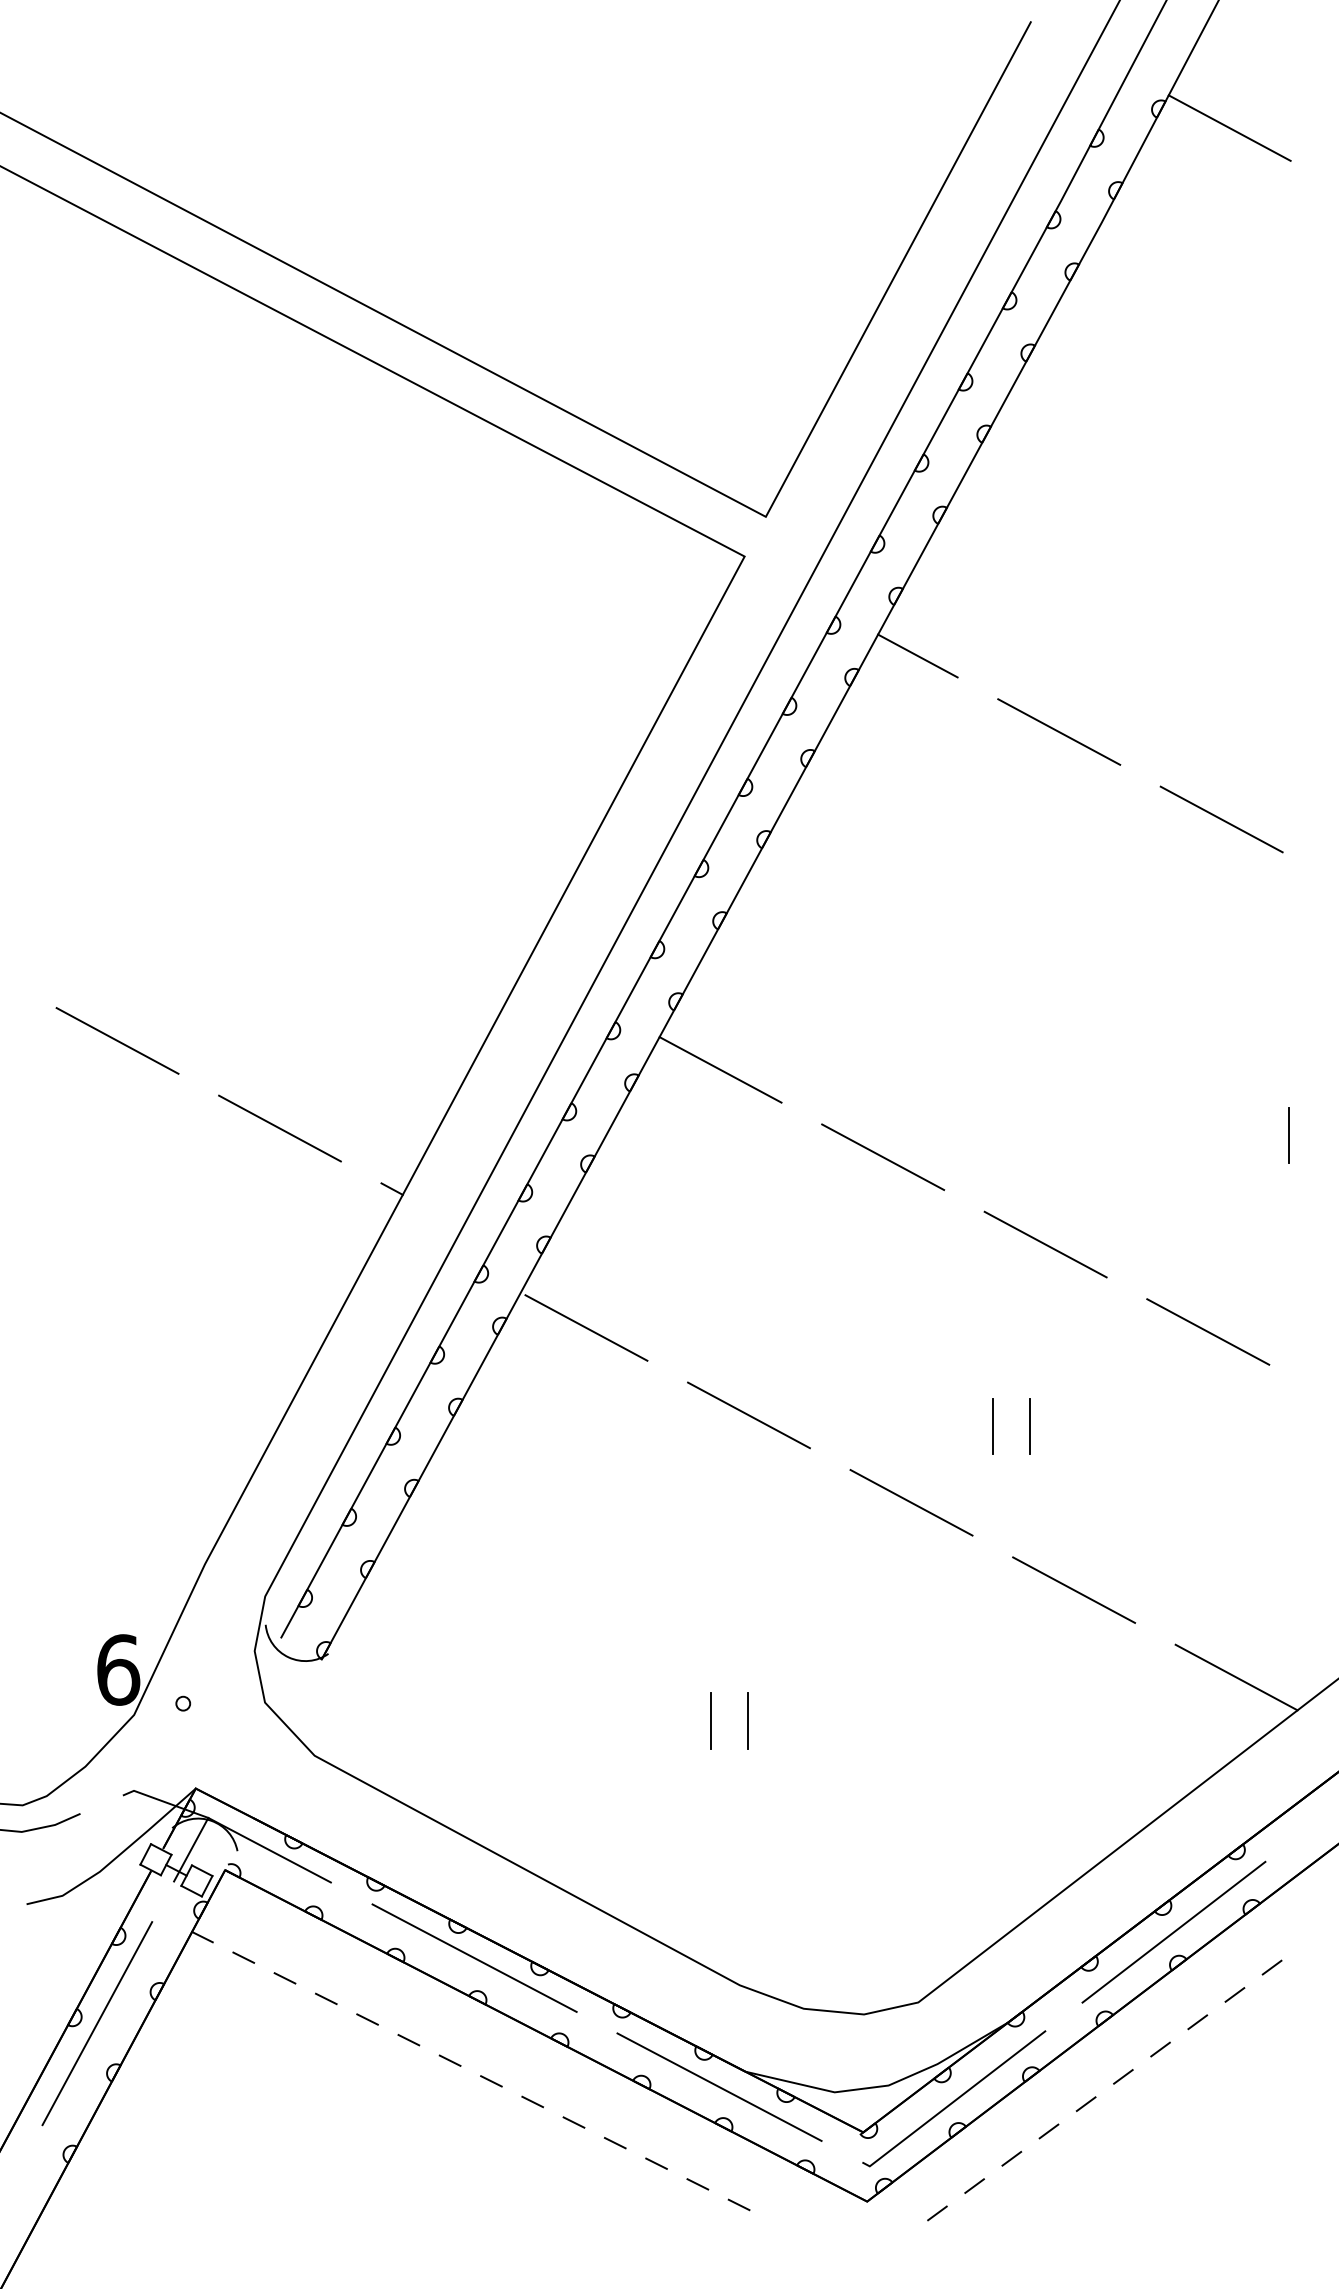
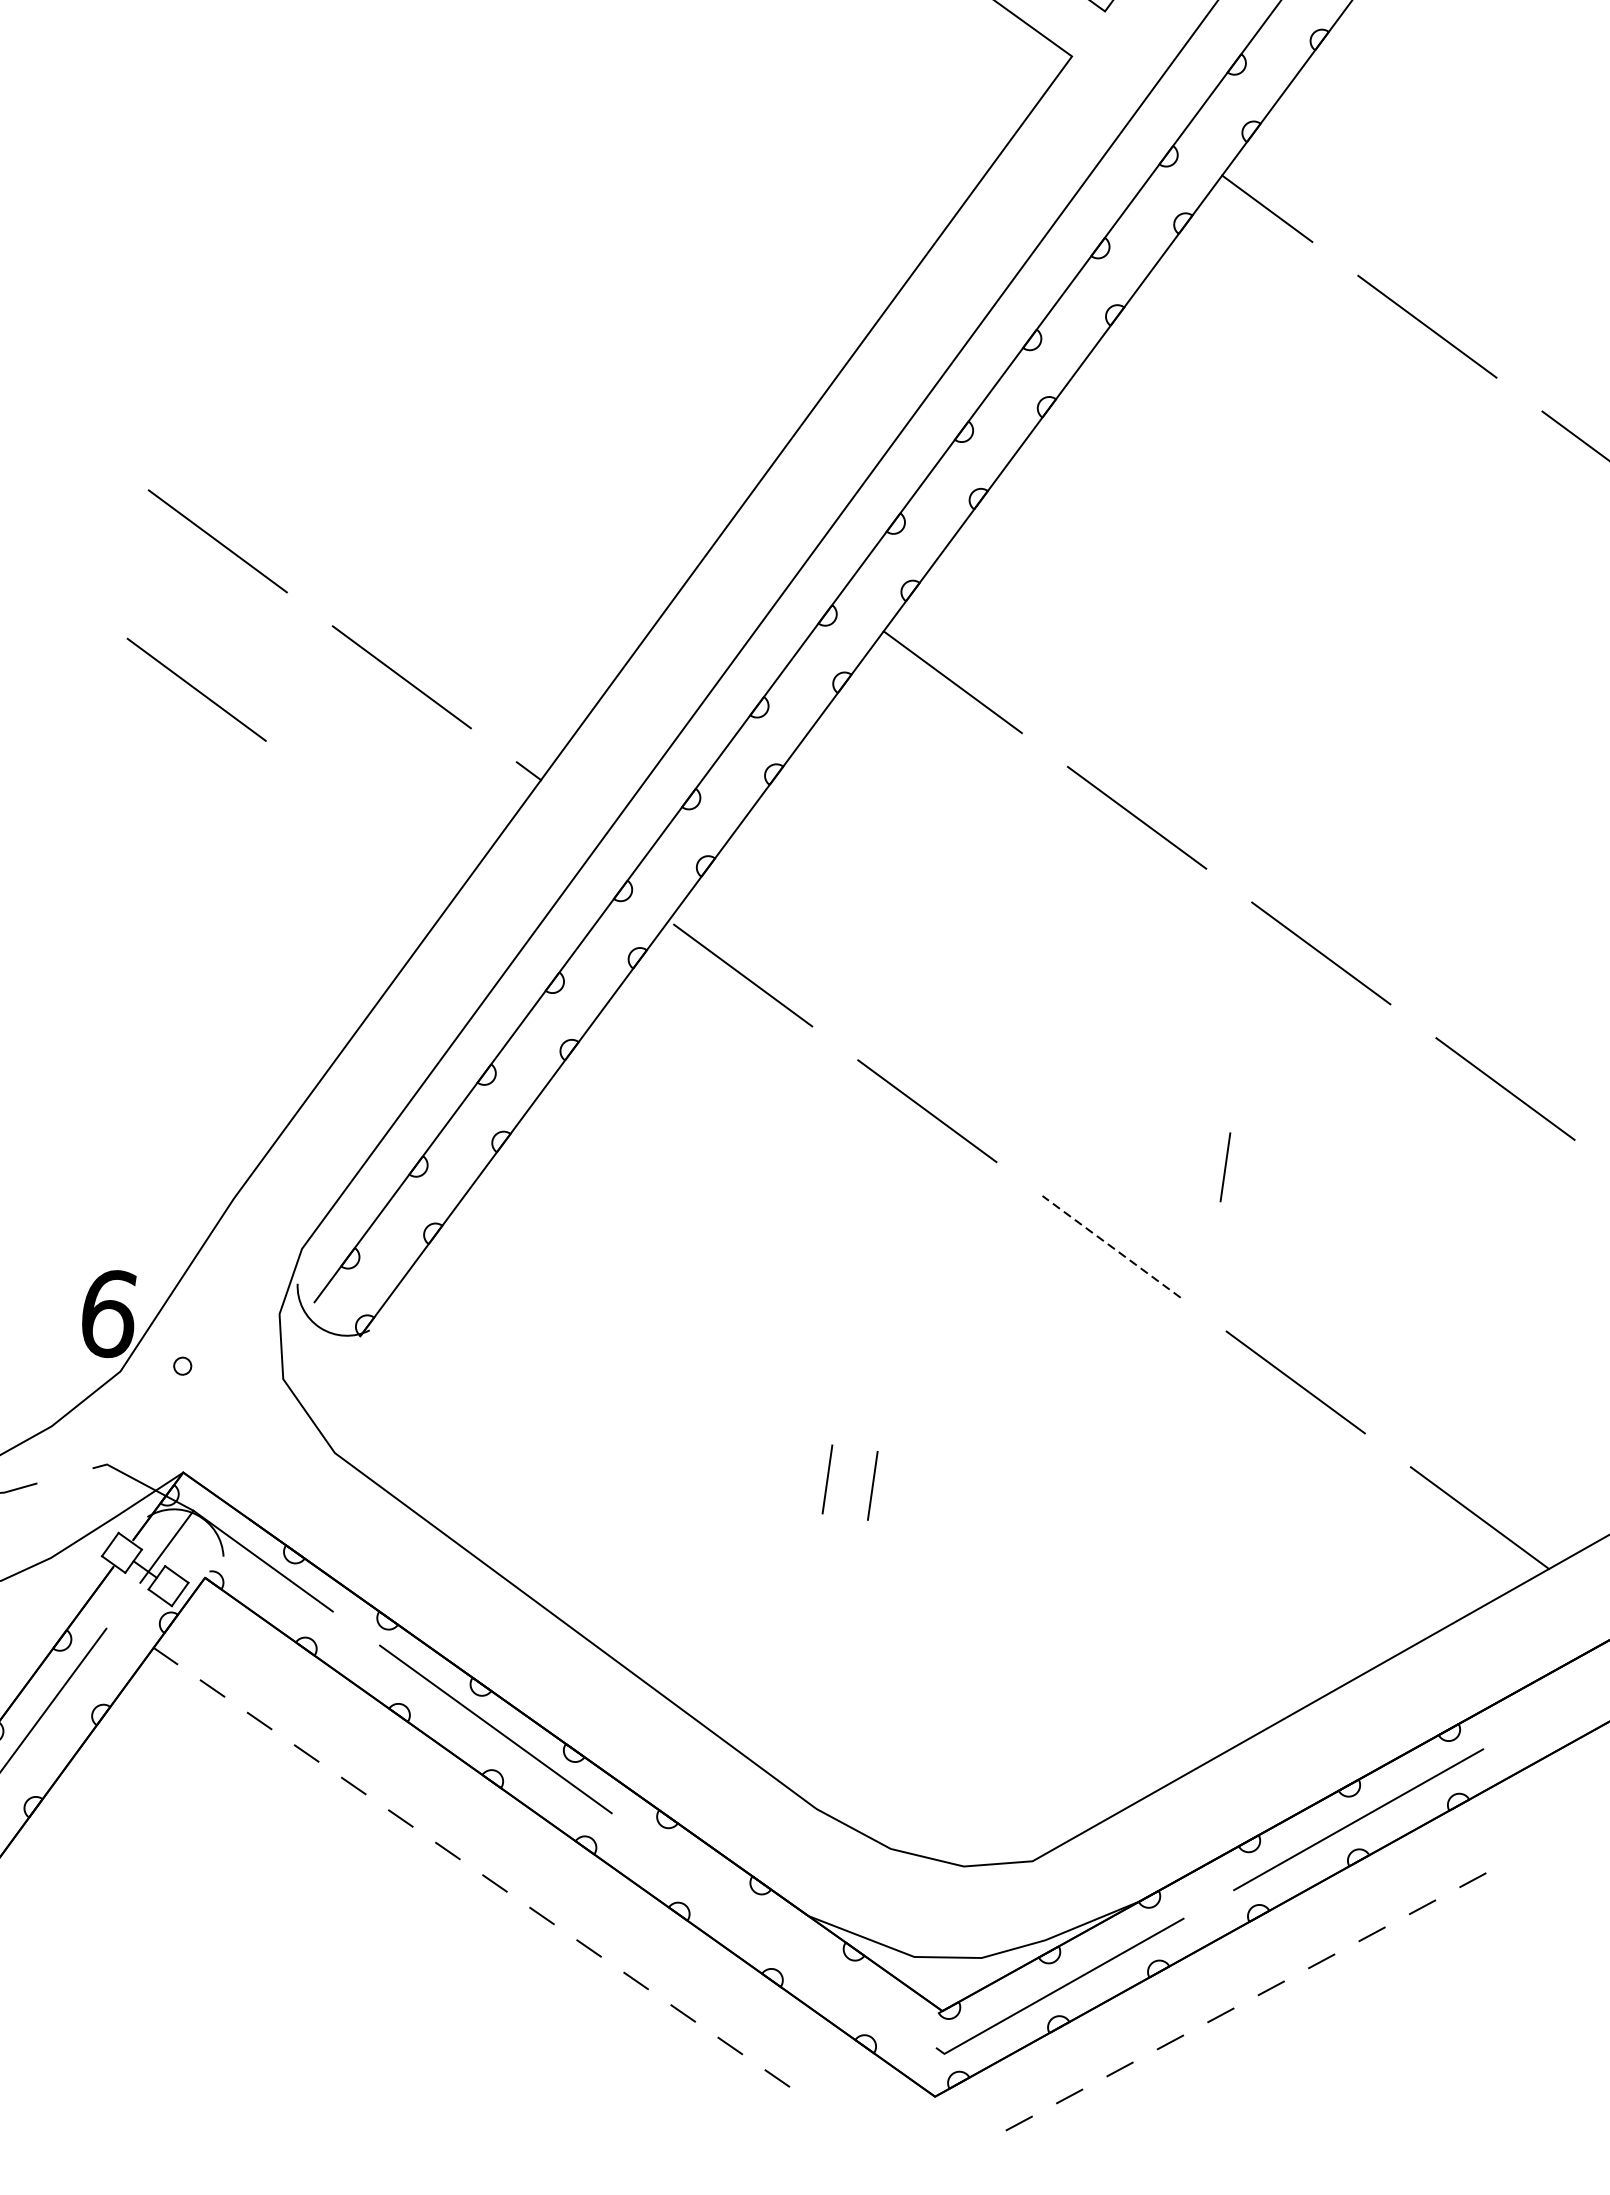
line: (117, 1161) -> (196, 689), added
line: (1030, 1426) -> (1270, 1173), removed
line: (911, 1502) -> (1111, 1246), solid -> dashed
line: (719, 2086) -> (773, 1929), removed

